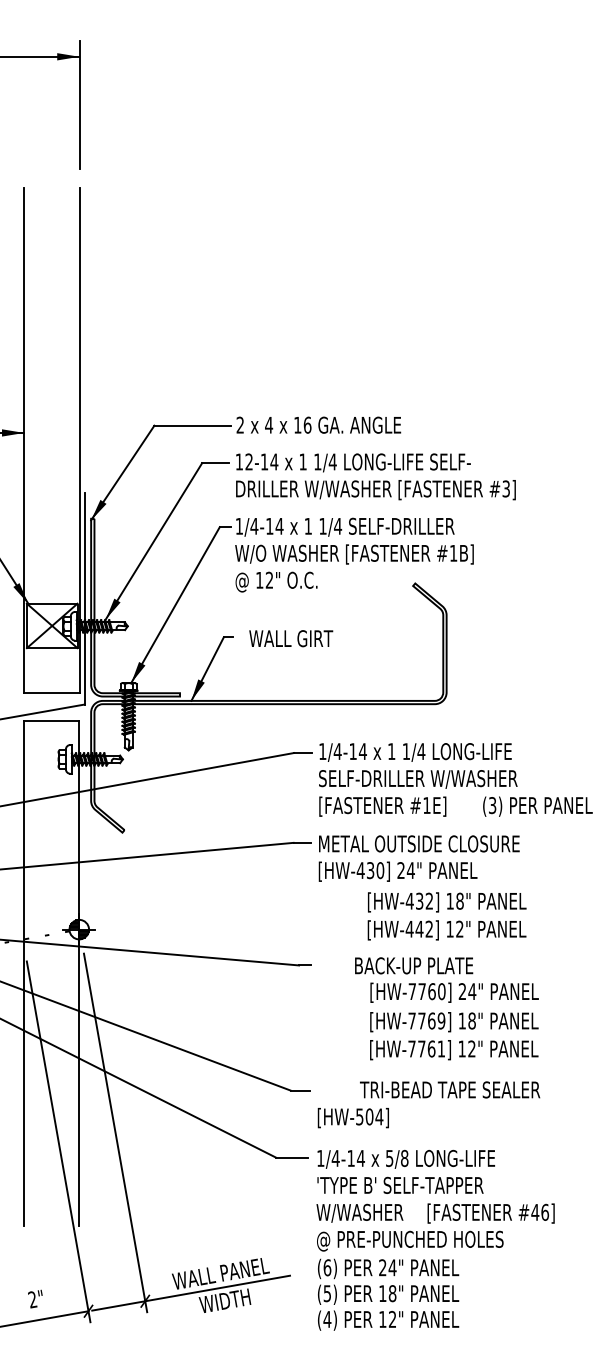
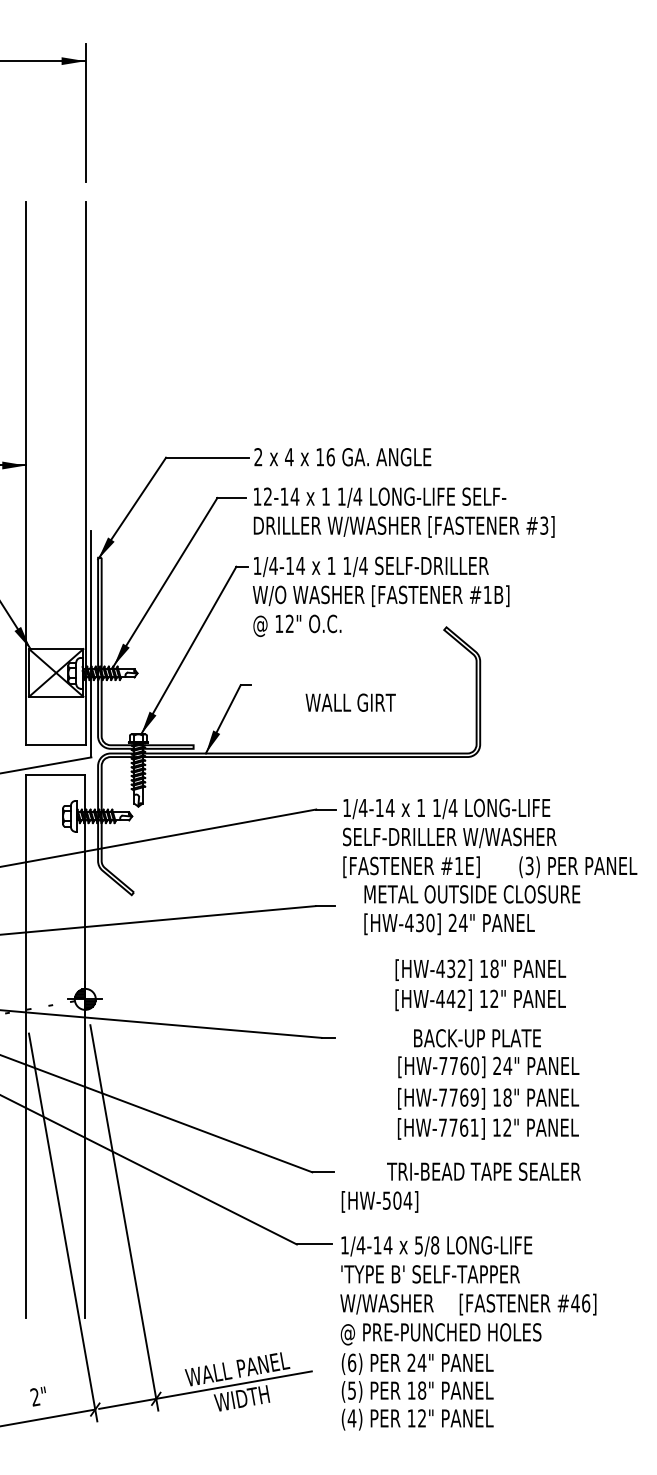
text: (291, 638) -> (351, 702), moved
text: (418, 858) -> (471, 910), moved
text: (414, 965) -> (477, 1037), moved

